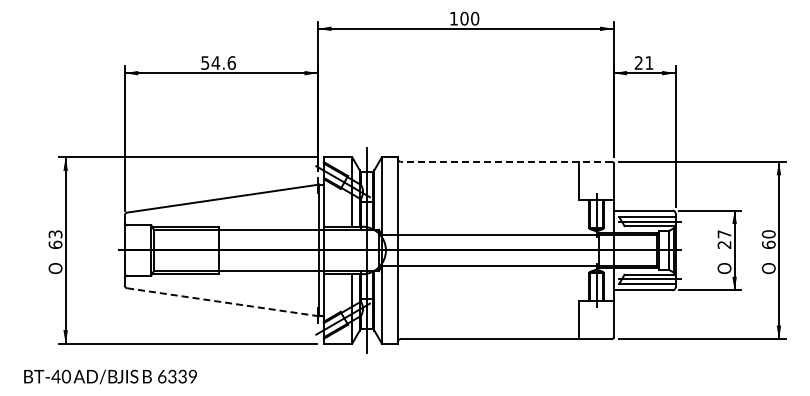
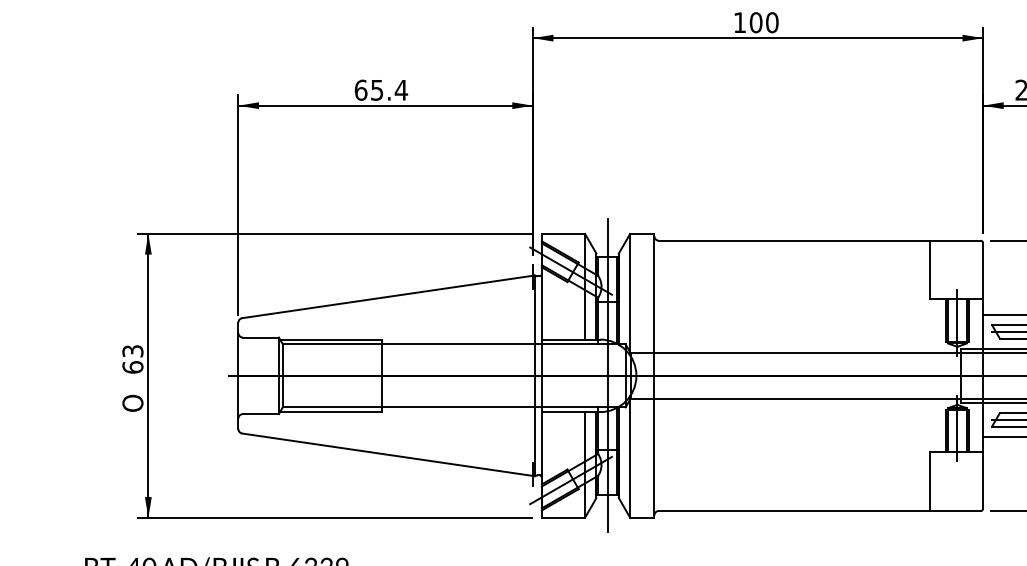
text: (218, 62) -> (381, 89), 54.6 -> 65.4
line: (506, 161) -> (820, 240), dashed -> solid
line: (223, 302) -> (388, 455), dashed -> solid

